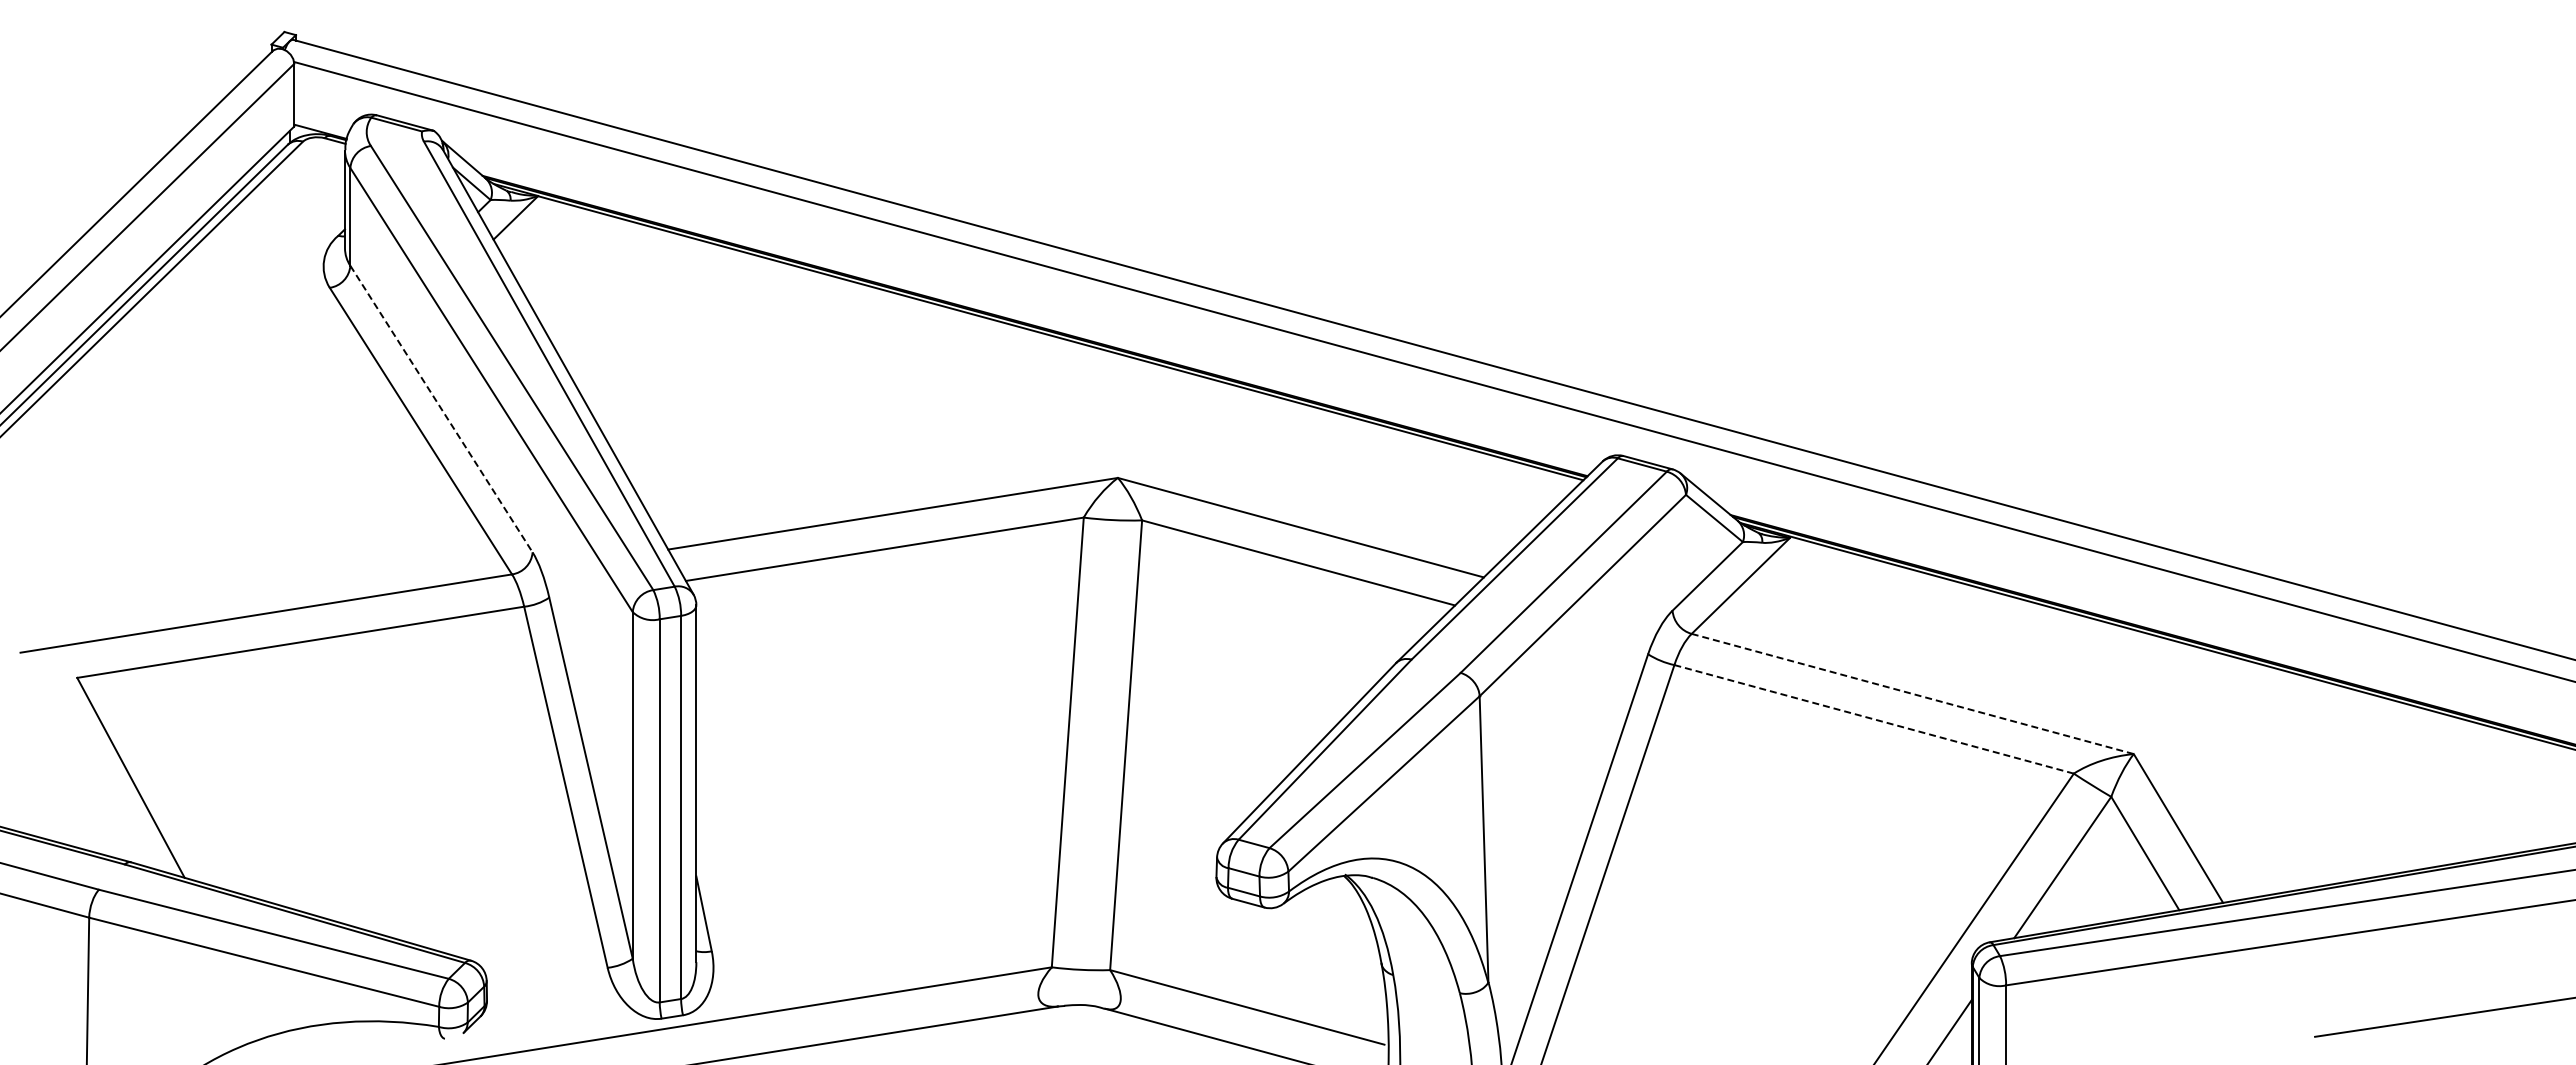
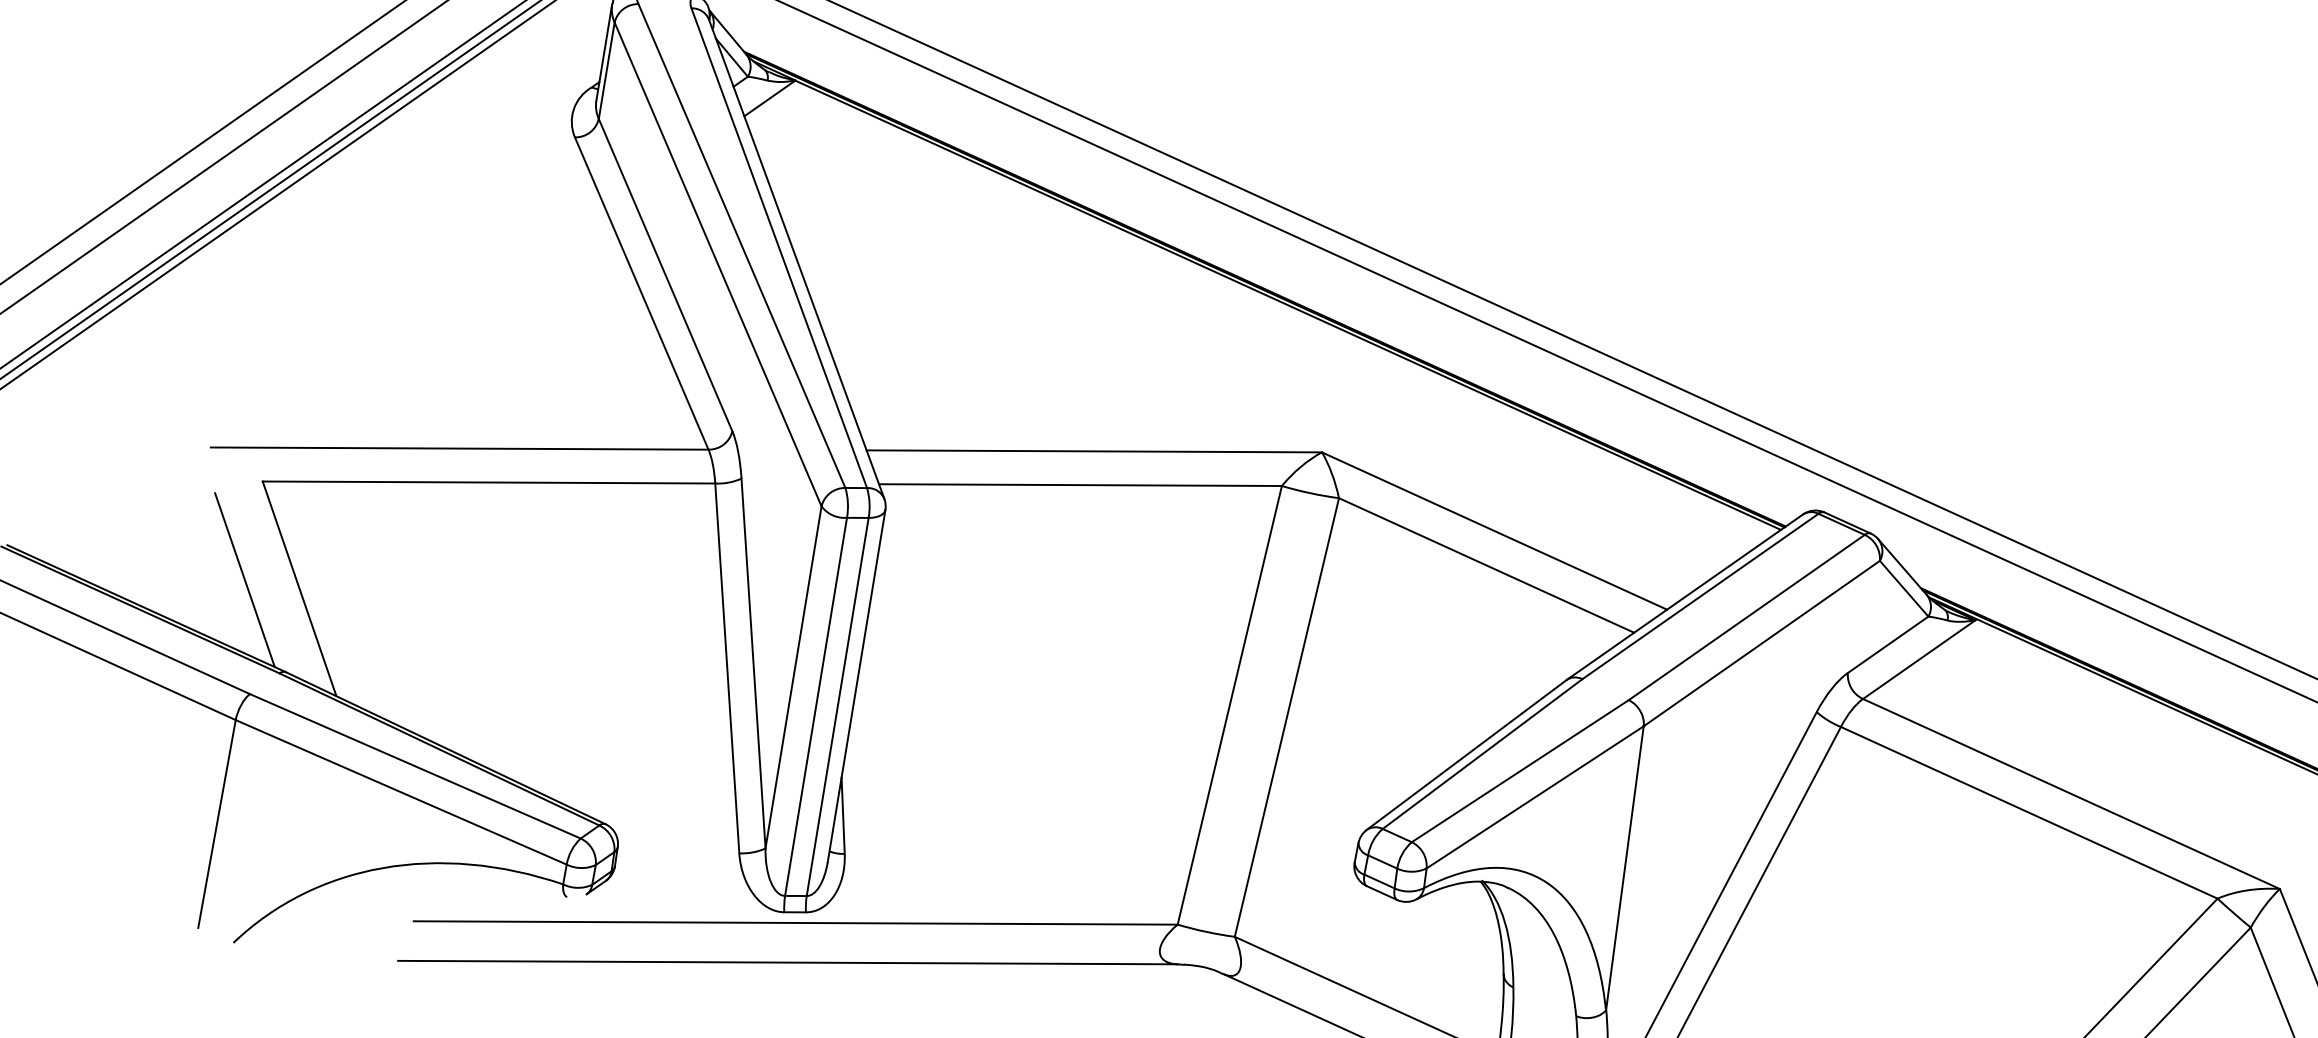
line: (441, 409) -> (665, 275), dashed -> solid
line: (1913, 694) -> (2072, 794), dashed -> solid
line: (1874, 719) -> (2029, 813), dashed -> solid
line: (75, 778) -> (244, 580), added

